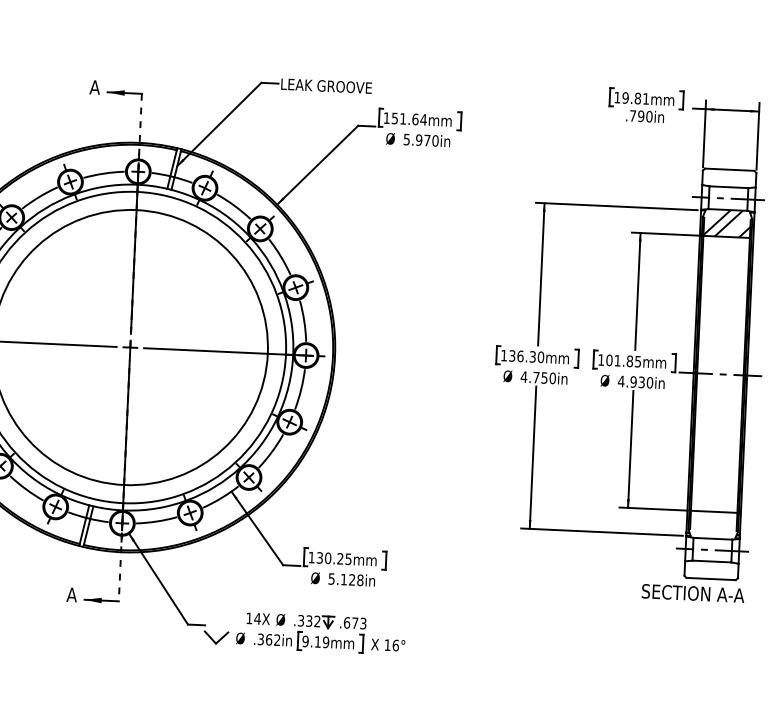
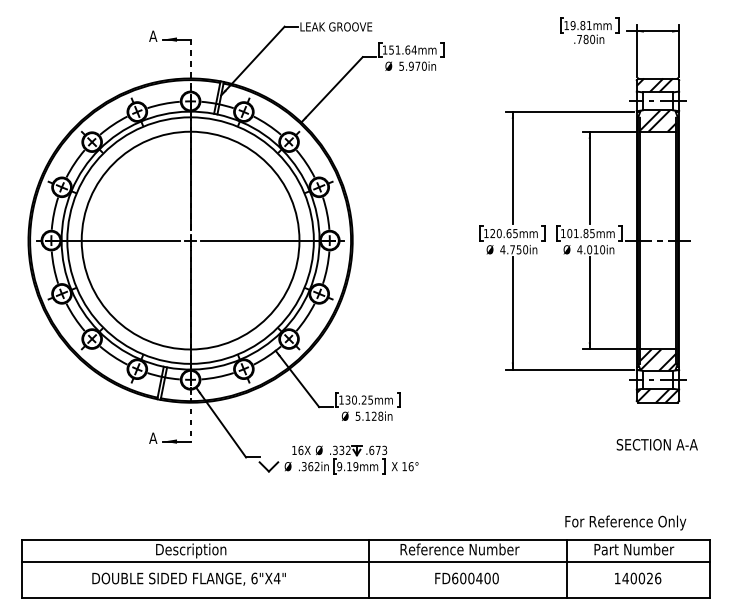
text: (640, 116) -> (585, 39), .790in -> .780in
hatch: (728, 178) -> (657, 85), added
text: (527, 356) -> (504, 233), 136.30mm -> 120.65mm
text: (637, 381) -> (592, 249), 4.930in -> 4.010in
hatch: (713, 524) -> (657, 359), added
hatch: (710, 569) -> (657, 395), added
text: (692, 593) -> (656, 444), moved
text: (257, 617) -> (300, 449), 14X -> 16X

